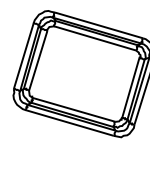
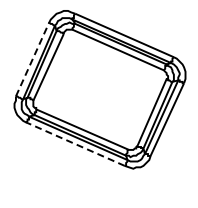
line: (23, 56) -> (32, 59), solid -> dashed
line: (69, 123) -> (75, 144), solid -> dashed

